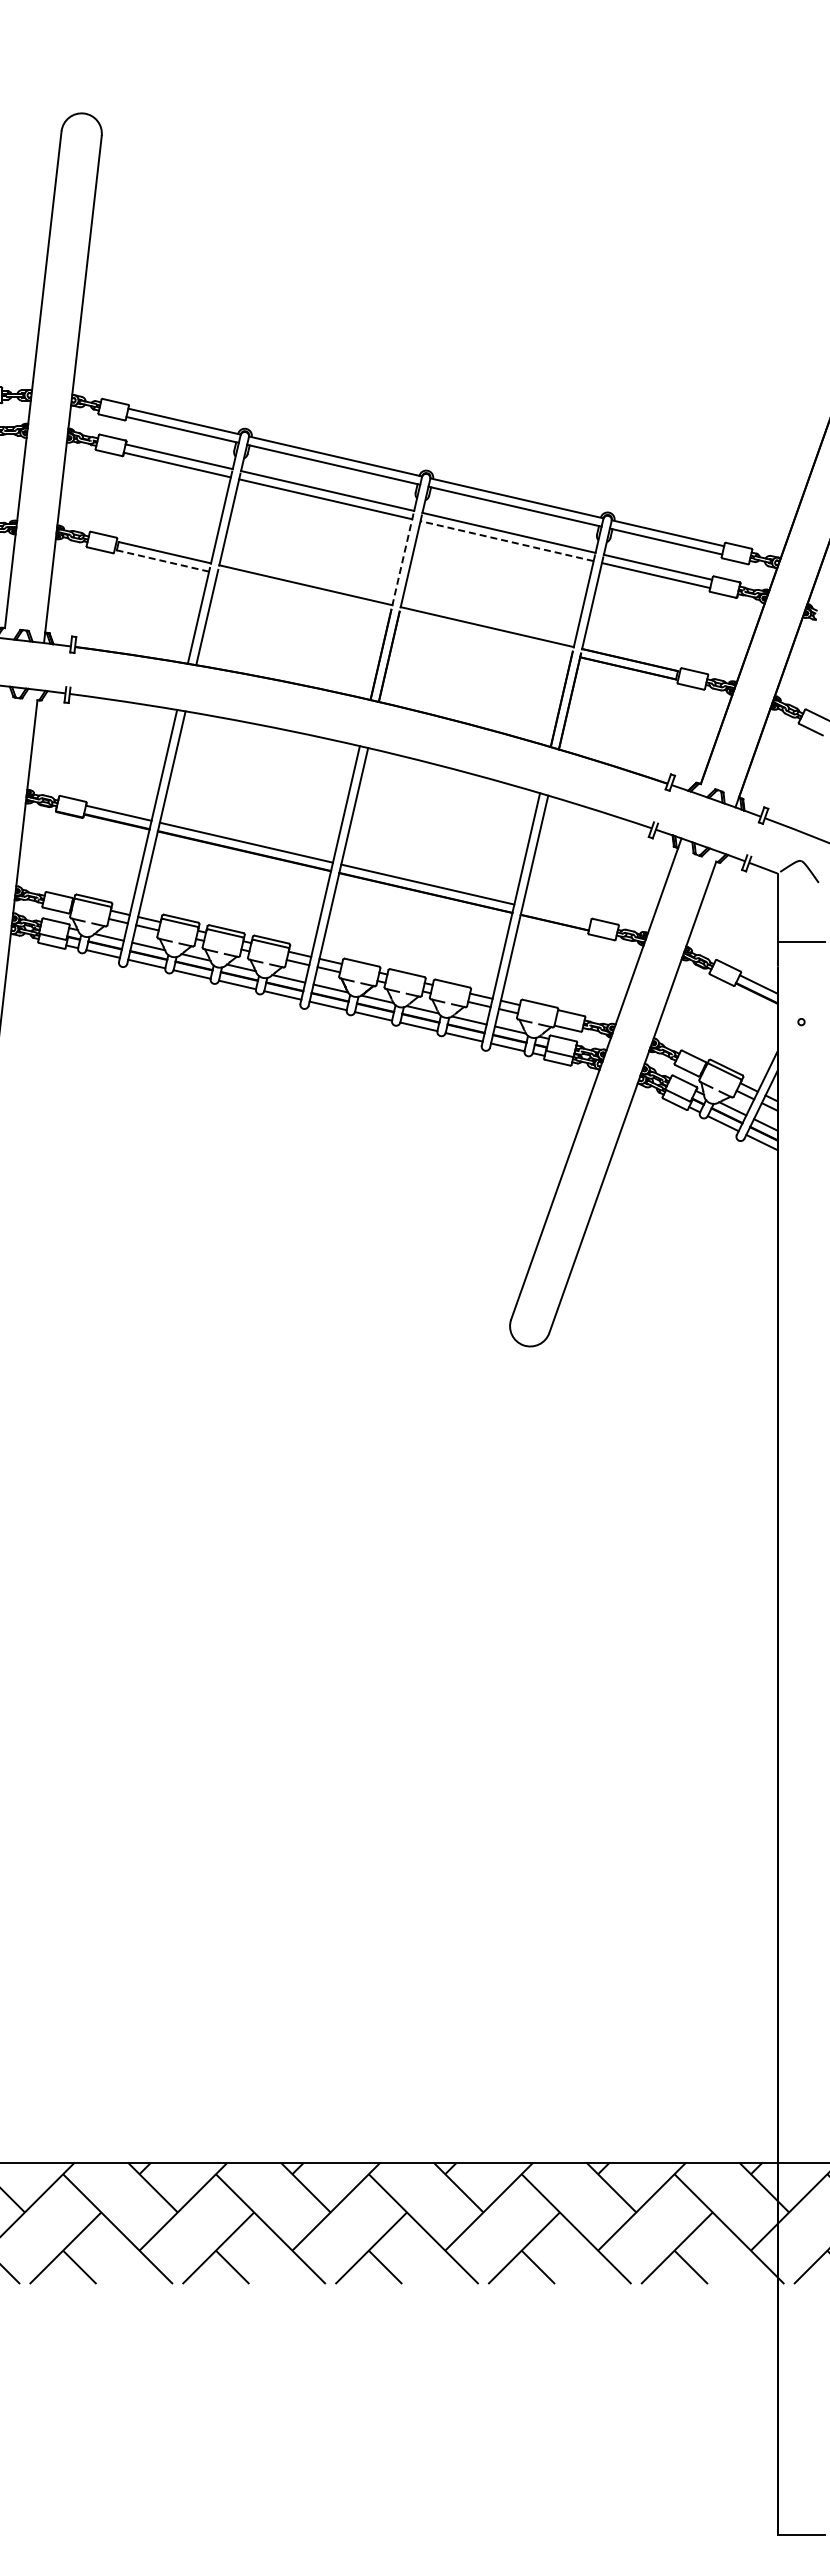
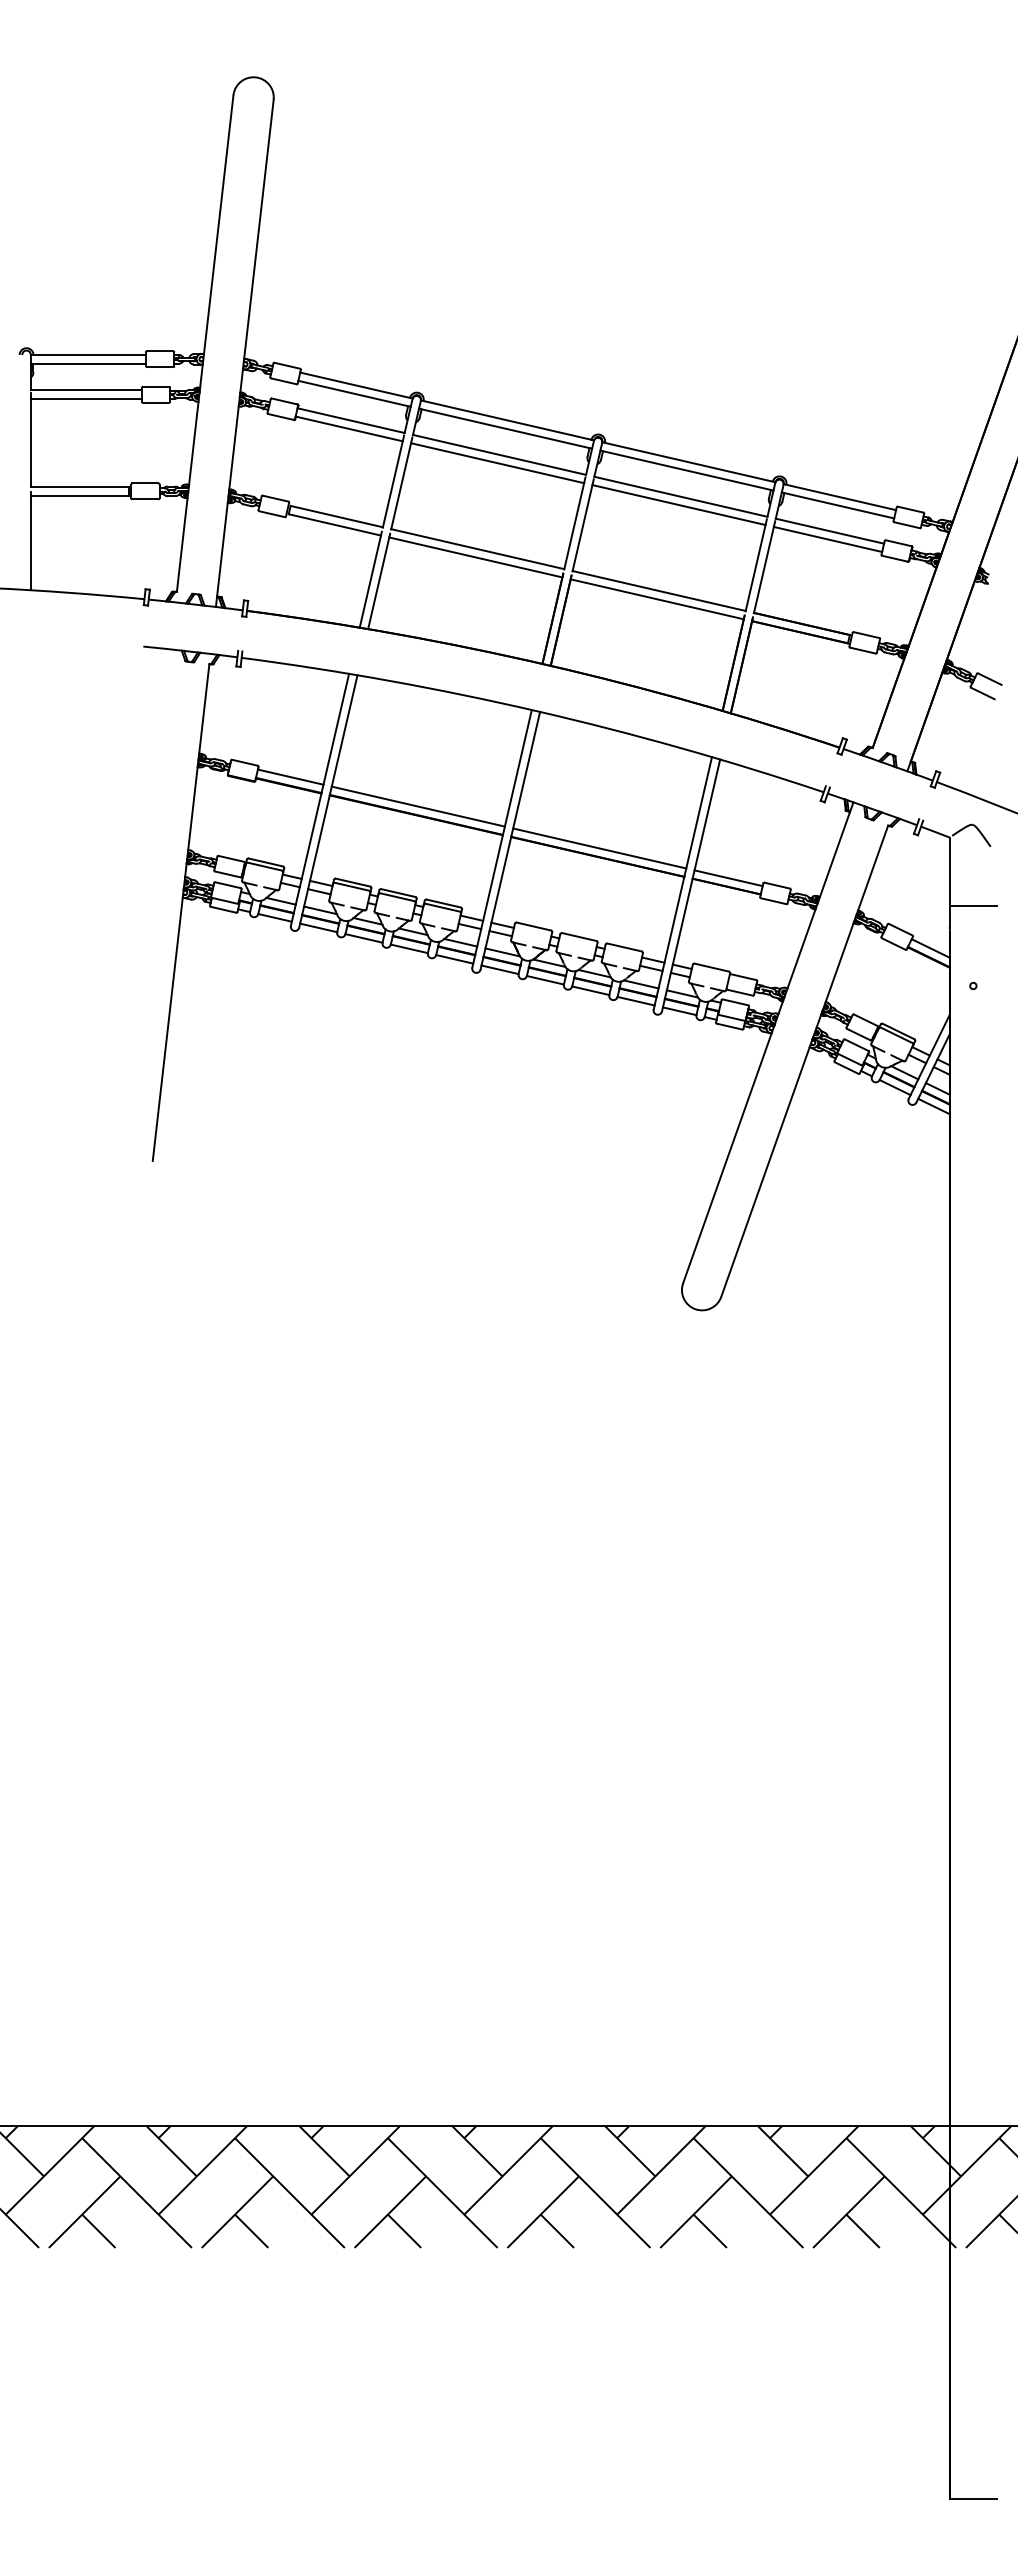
line: (507, 541) -> (679, 505), dashed -> solid
line: (402, 559) -> (574, 523), dashed -> solid
line: (162, 560) -> (334, 524), dashed -> solid
line: (303, 593) -> (475, 557), added
line: (484, 635) -> (656, 599), added
line: (556, 914) -> (728, 878), added

